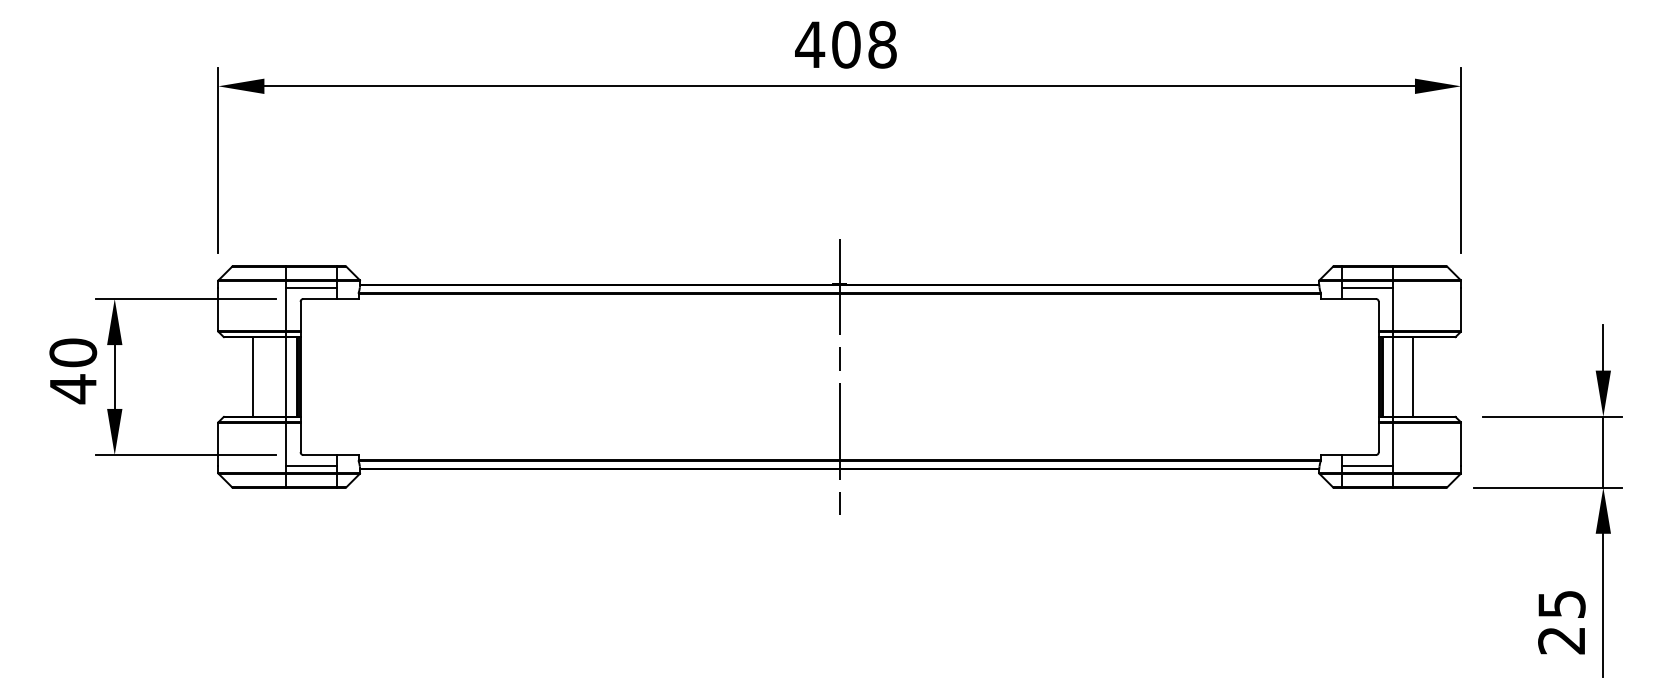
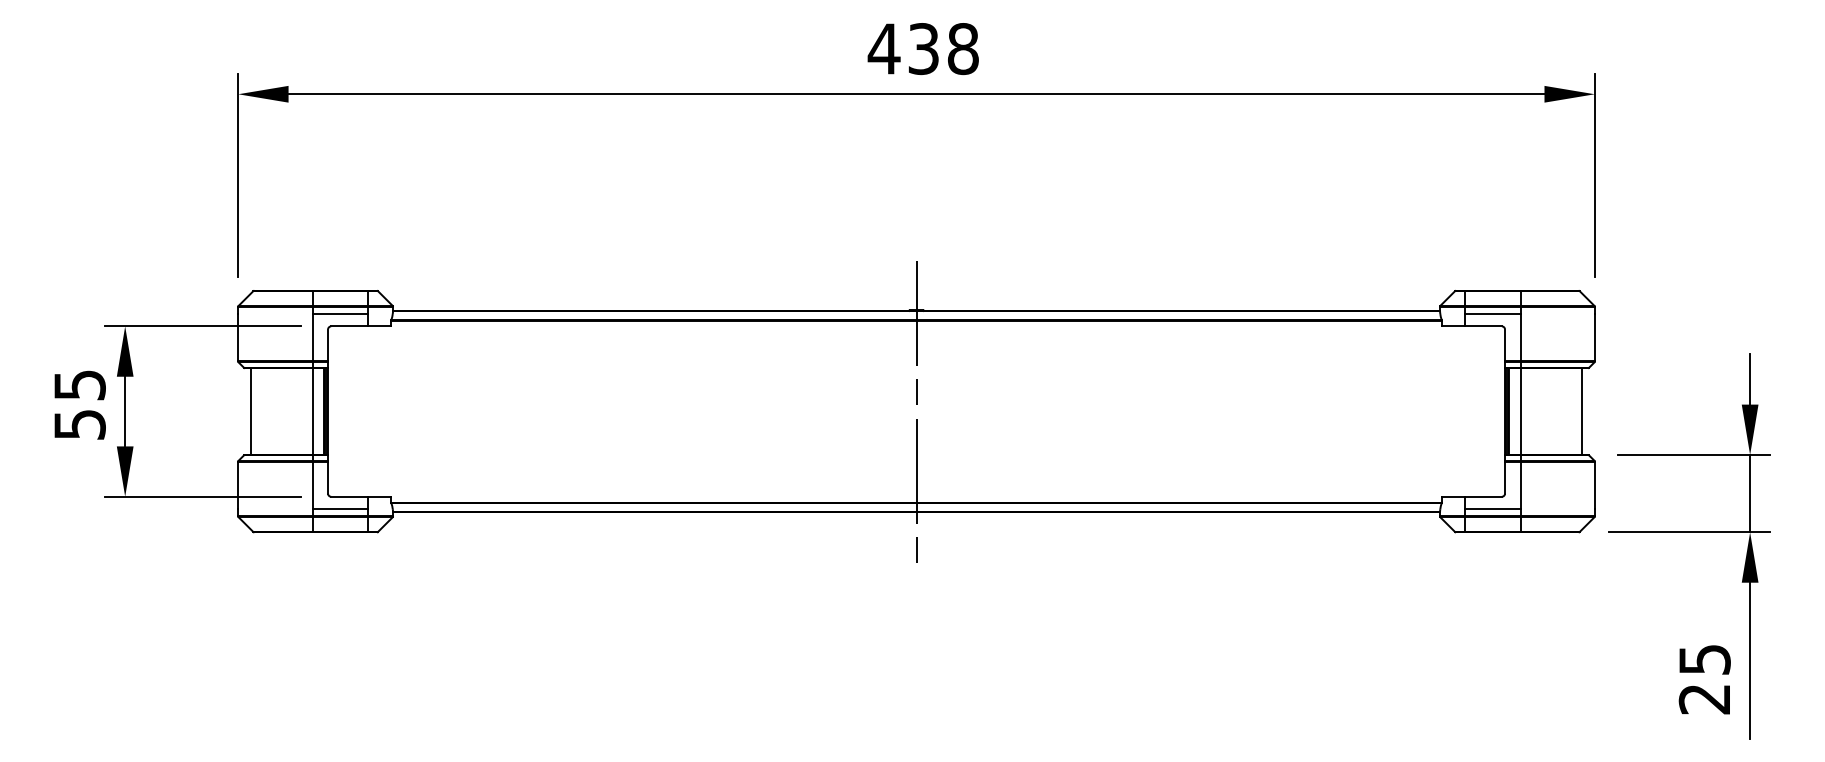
text: (846, 45) -> (923, 49), 408 -> 438
text: (72, 371) -> (79, 405), 40 -> 55
line: (253, 376) -> (250, 411), moved
line: (1413, 376) -> (1582, 411), moved

